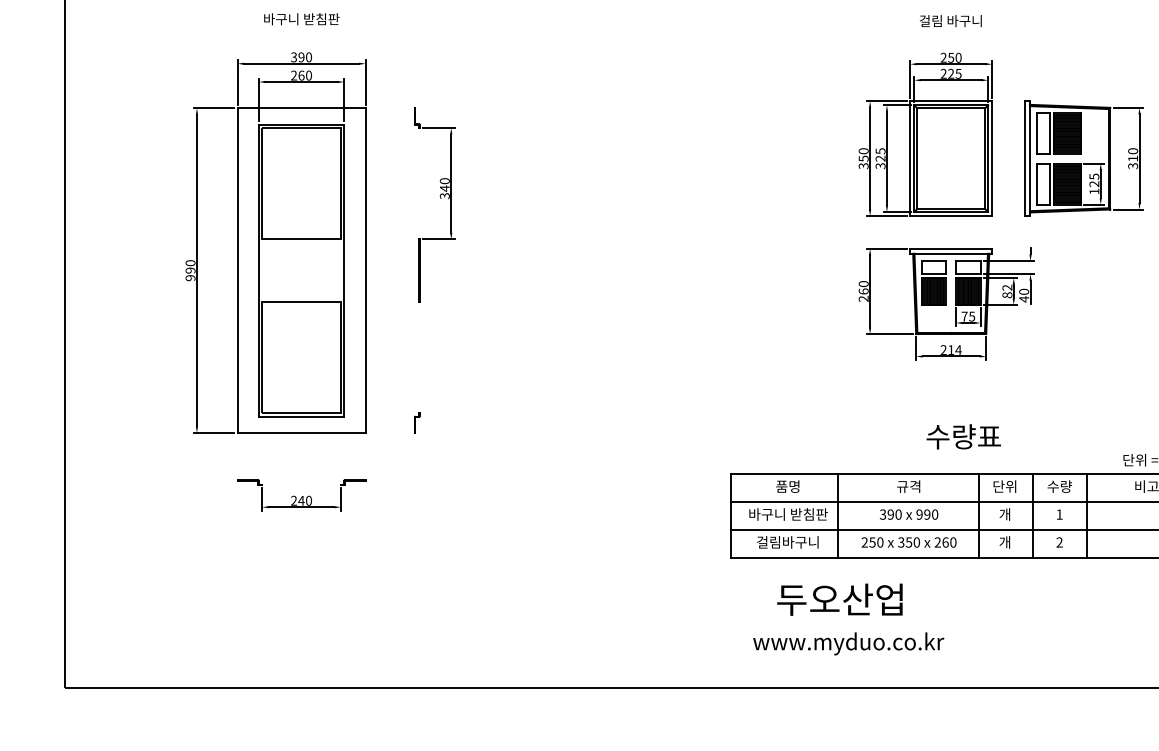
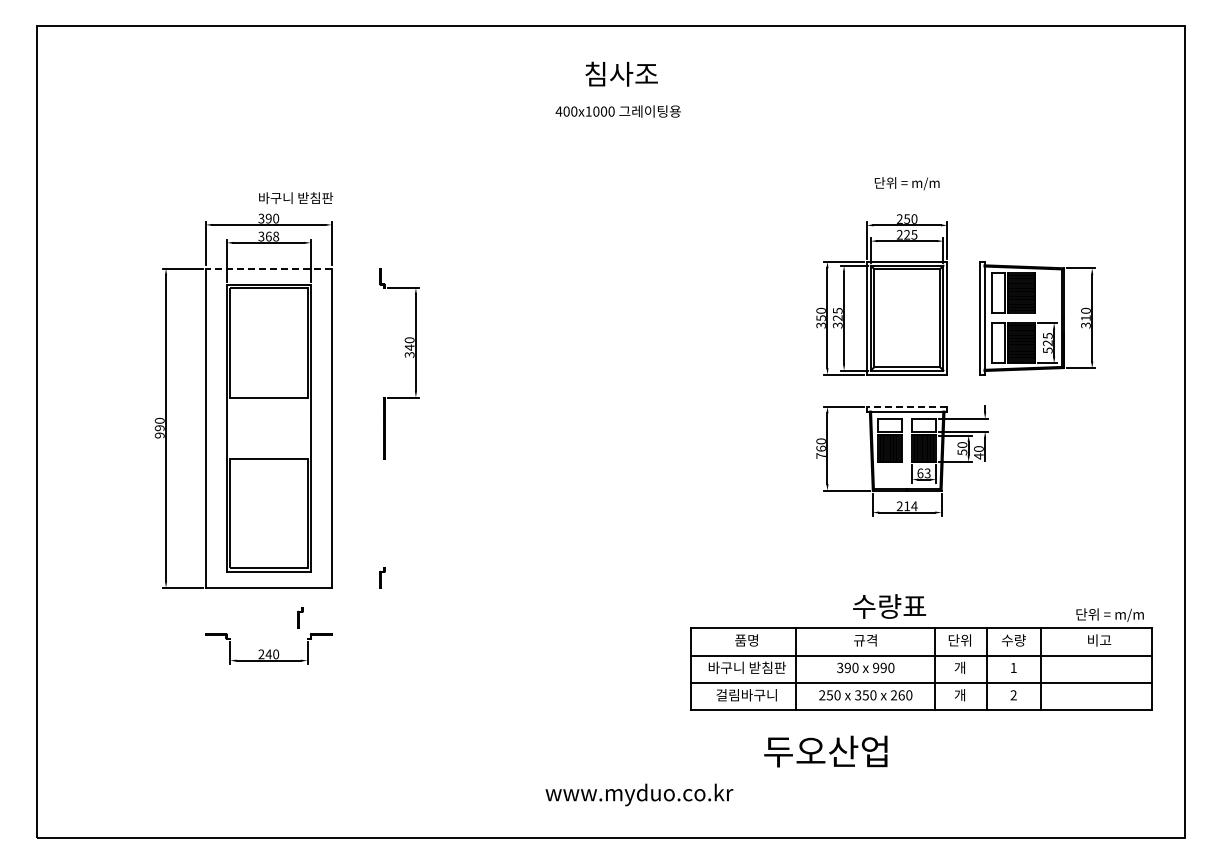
text: (302, 19) -> (296, 198), moved
text: (950, 21) -> (906, 183), 걸림 바구니 -> 단위 = m/m
text: (301, 75) -> (268, 236), 260 -> 368
line: (301, 108) -> (268, 268), solid -> dashed
text: (1094, 191) -> (1047, 350), 125 -> 525
line: (950, 248) -> (906, 406), solid -> dashed
text: (1007, 291) -> (962, 448), 82 -> 50
text: (862, 298) -> (820, 455), 260 -> 760
text: (967, 316) -> (923, 473), 75 -> 63
text: (963, 436) -> (889, 606), moved
part: (333, 463) -> (300, 617), added
text: (839, 599) -> (825, 751), moved
text: (848, 643) -> (639, 794), moved

